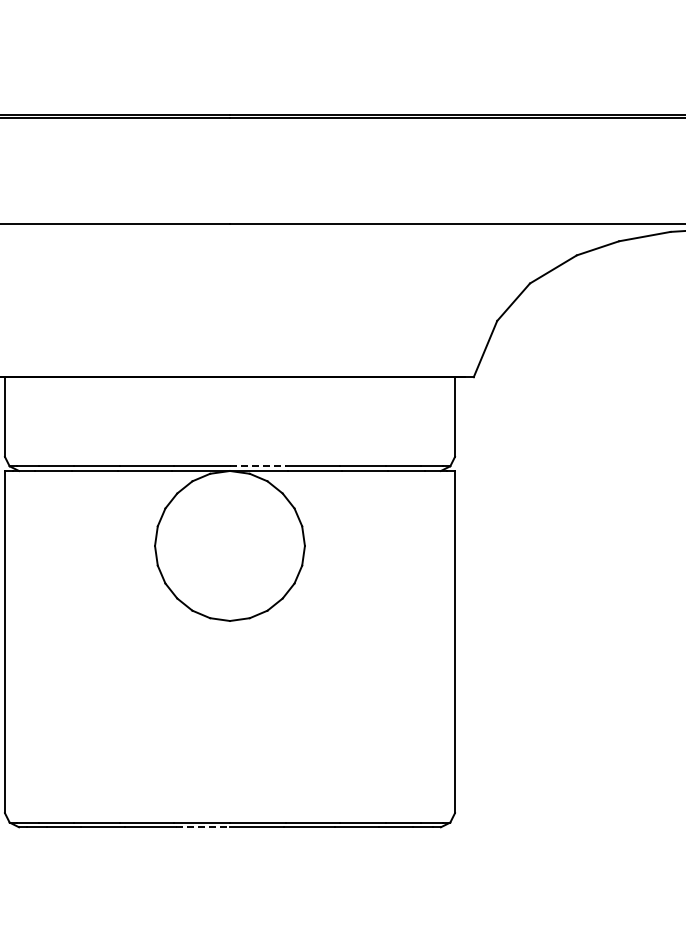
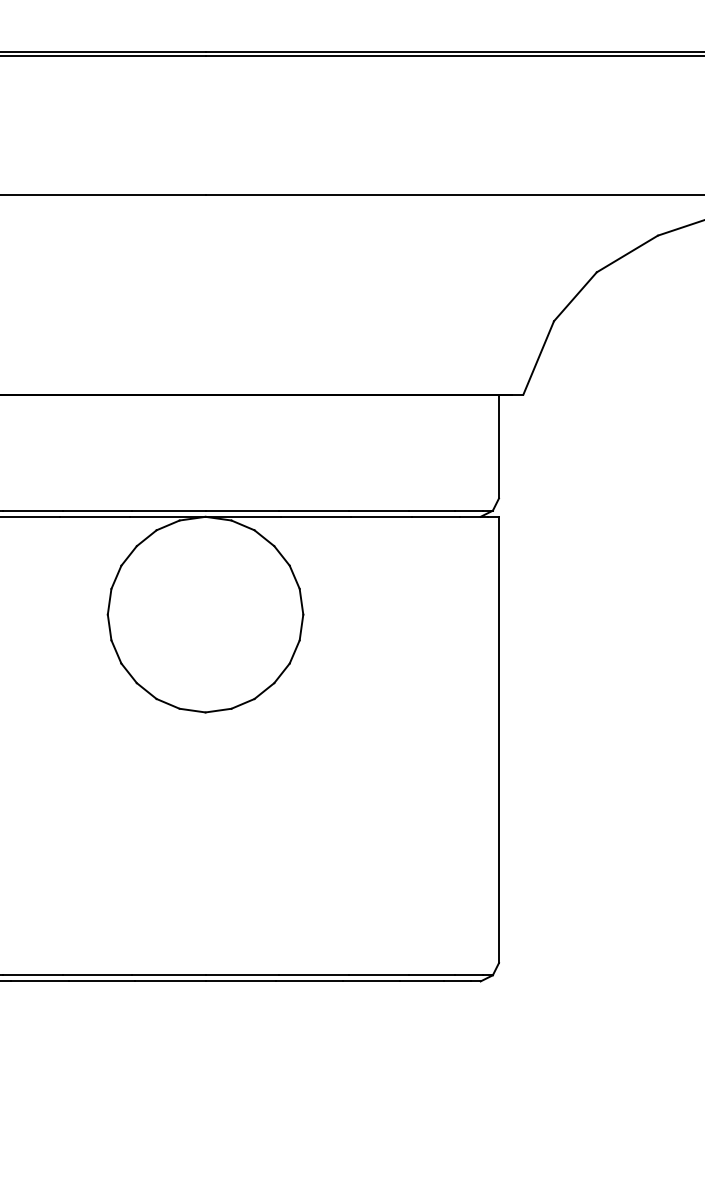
line: (258, 466) -> (242, 510), dashed -> solid
line: (203, 827) -> (171, 981), dashed -> solid

